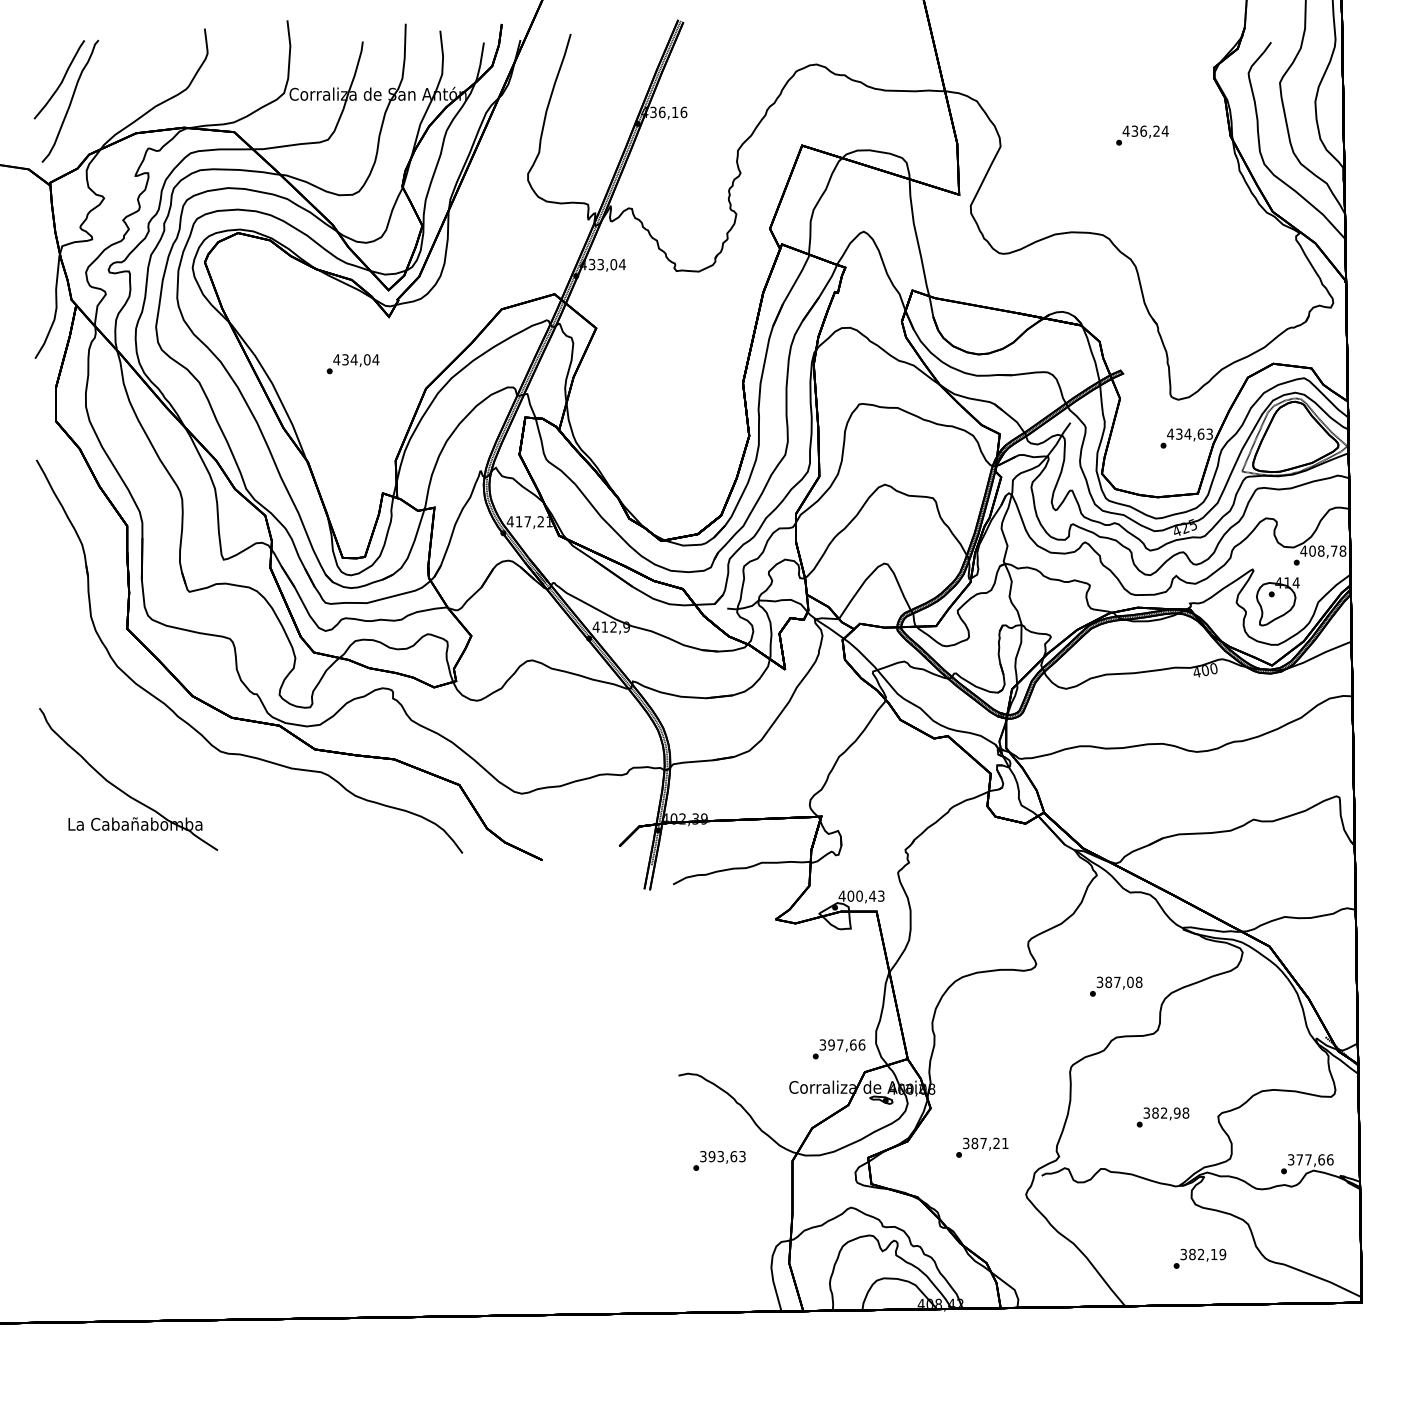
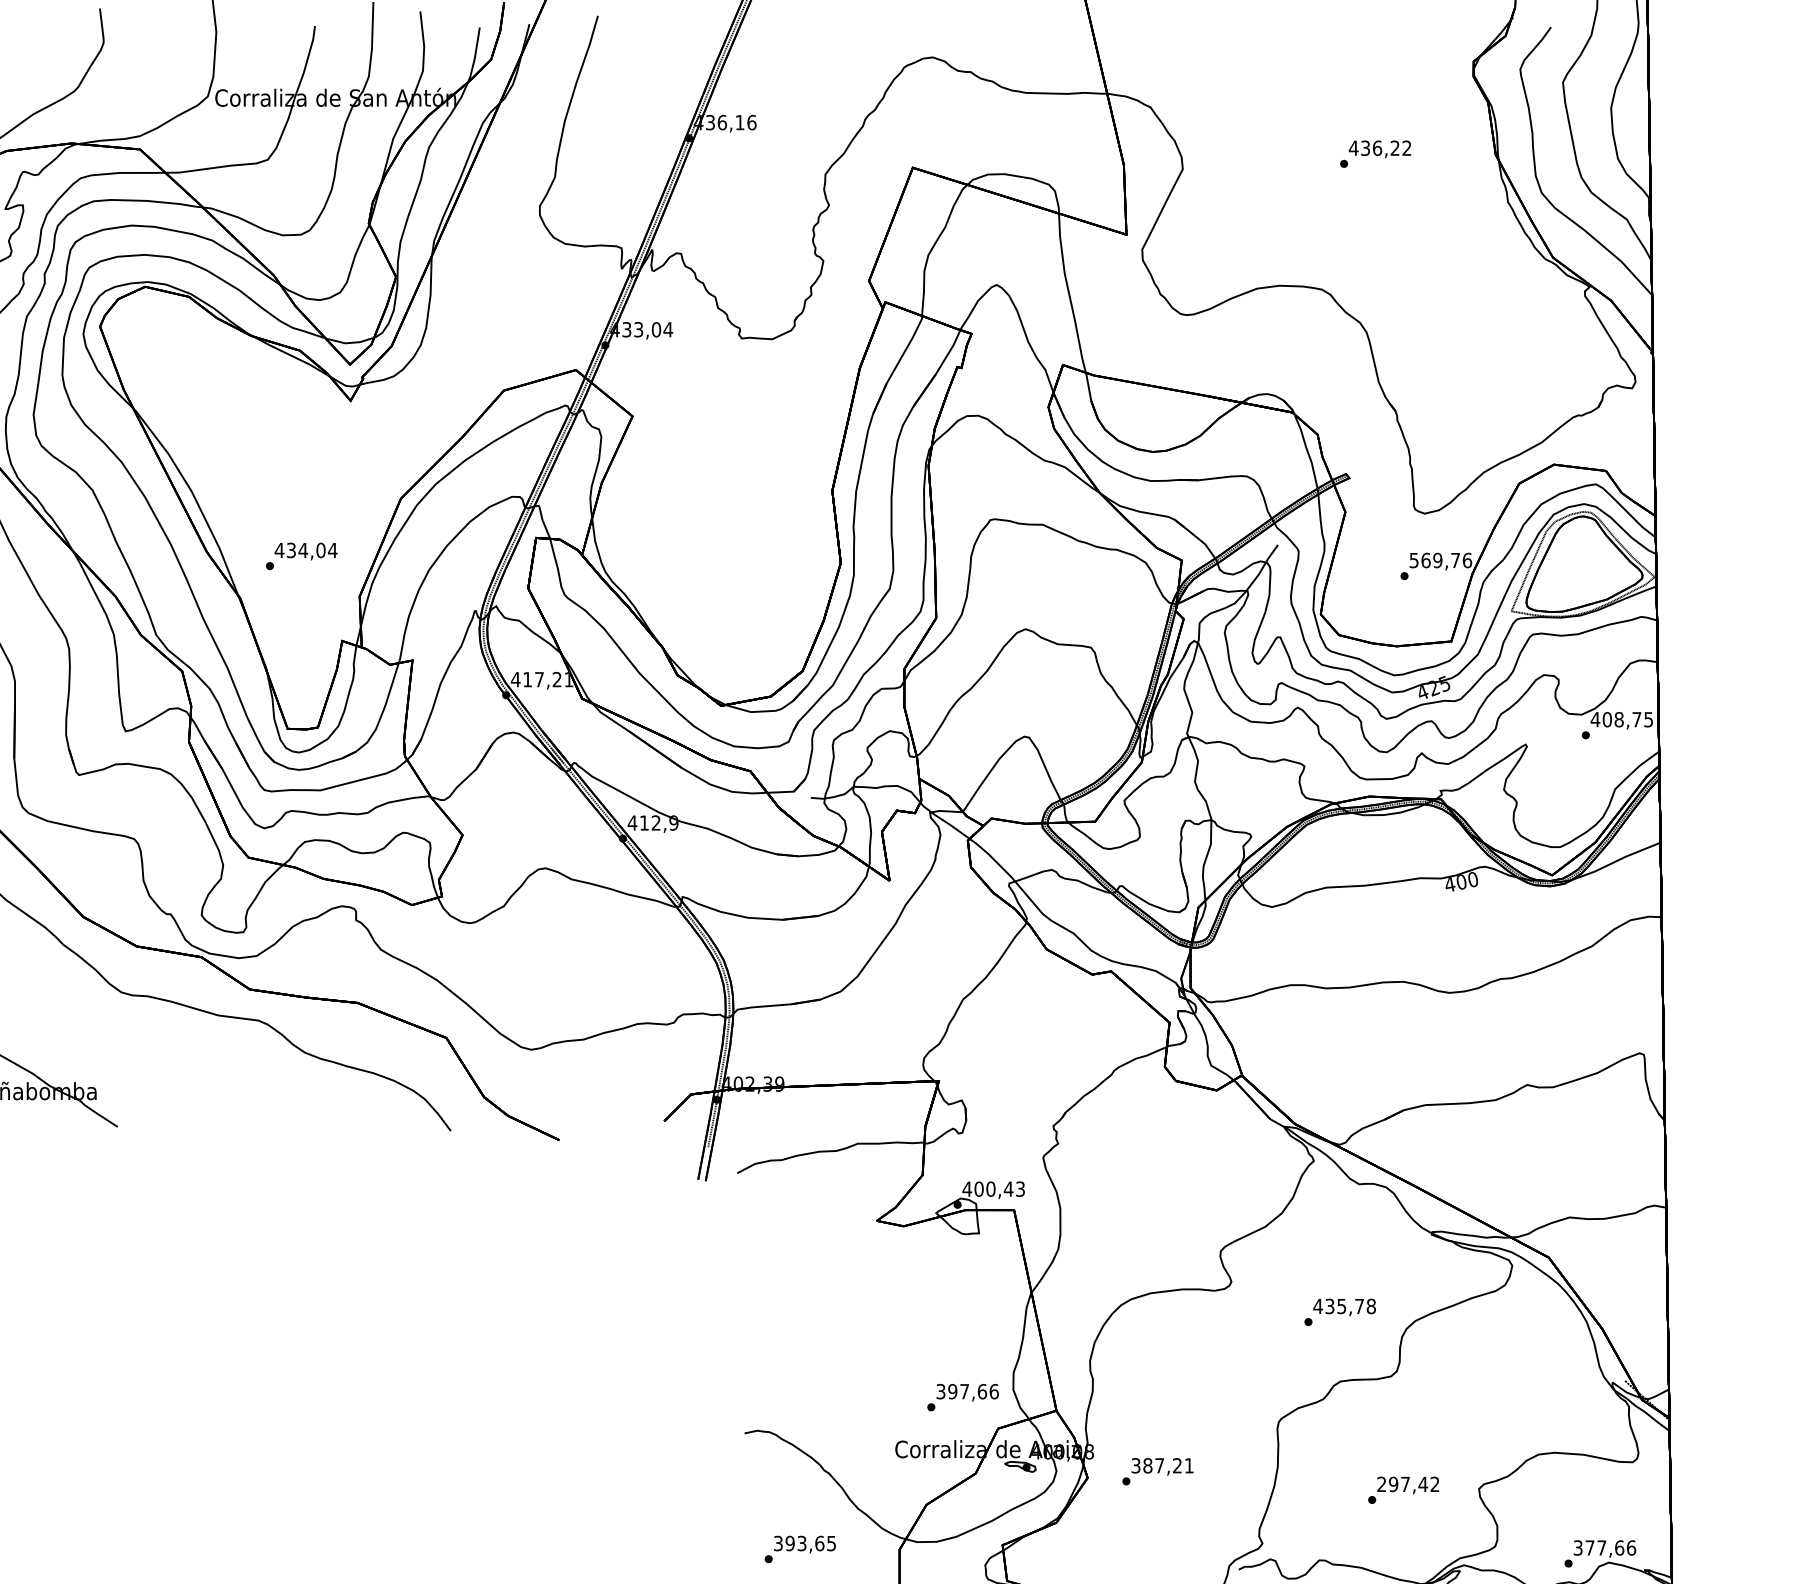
text: (1164, 130) -> (1405, 147), 436,24 -> 436,22
text: (352, 364) -> (300, 556), moved
text: (1190, 433) -> (1441, 559), 434,63 -> 569,76
text: (1342, 550) -> (1648, 718), 408,78 -> 408,75
part: (1277, 601) -> (1559, 788), removed
text: (1114, 982) -> (1337, 1306), 387,08 -> 435,78
text: (1166, 1112) -> (1408, 1483), 382,98 -> 297,42
text: (982, 1147) -> (1158, 1471), moved
text: (742, 1156) -> (831, 1543), 393,63 -> 393,65

